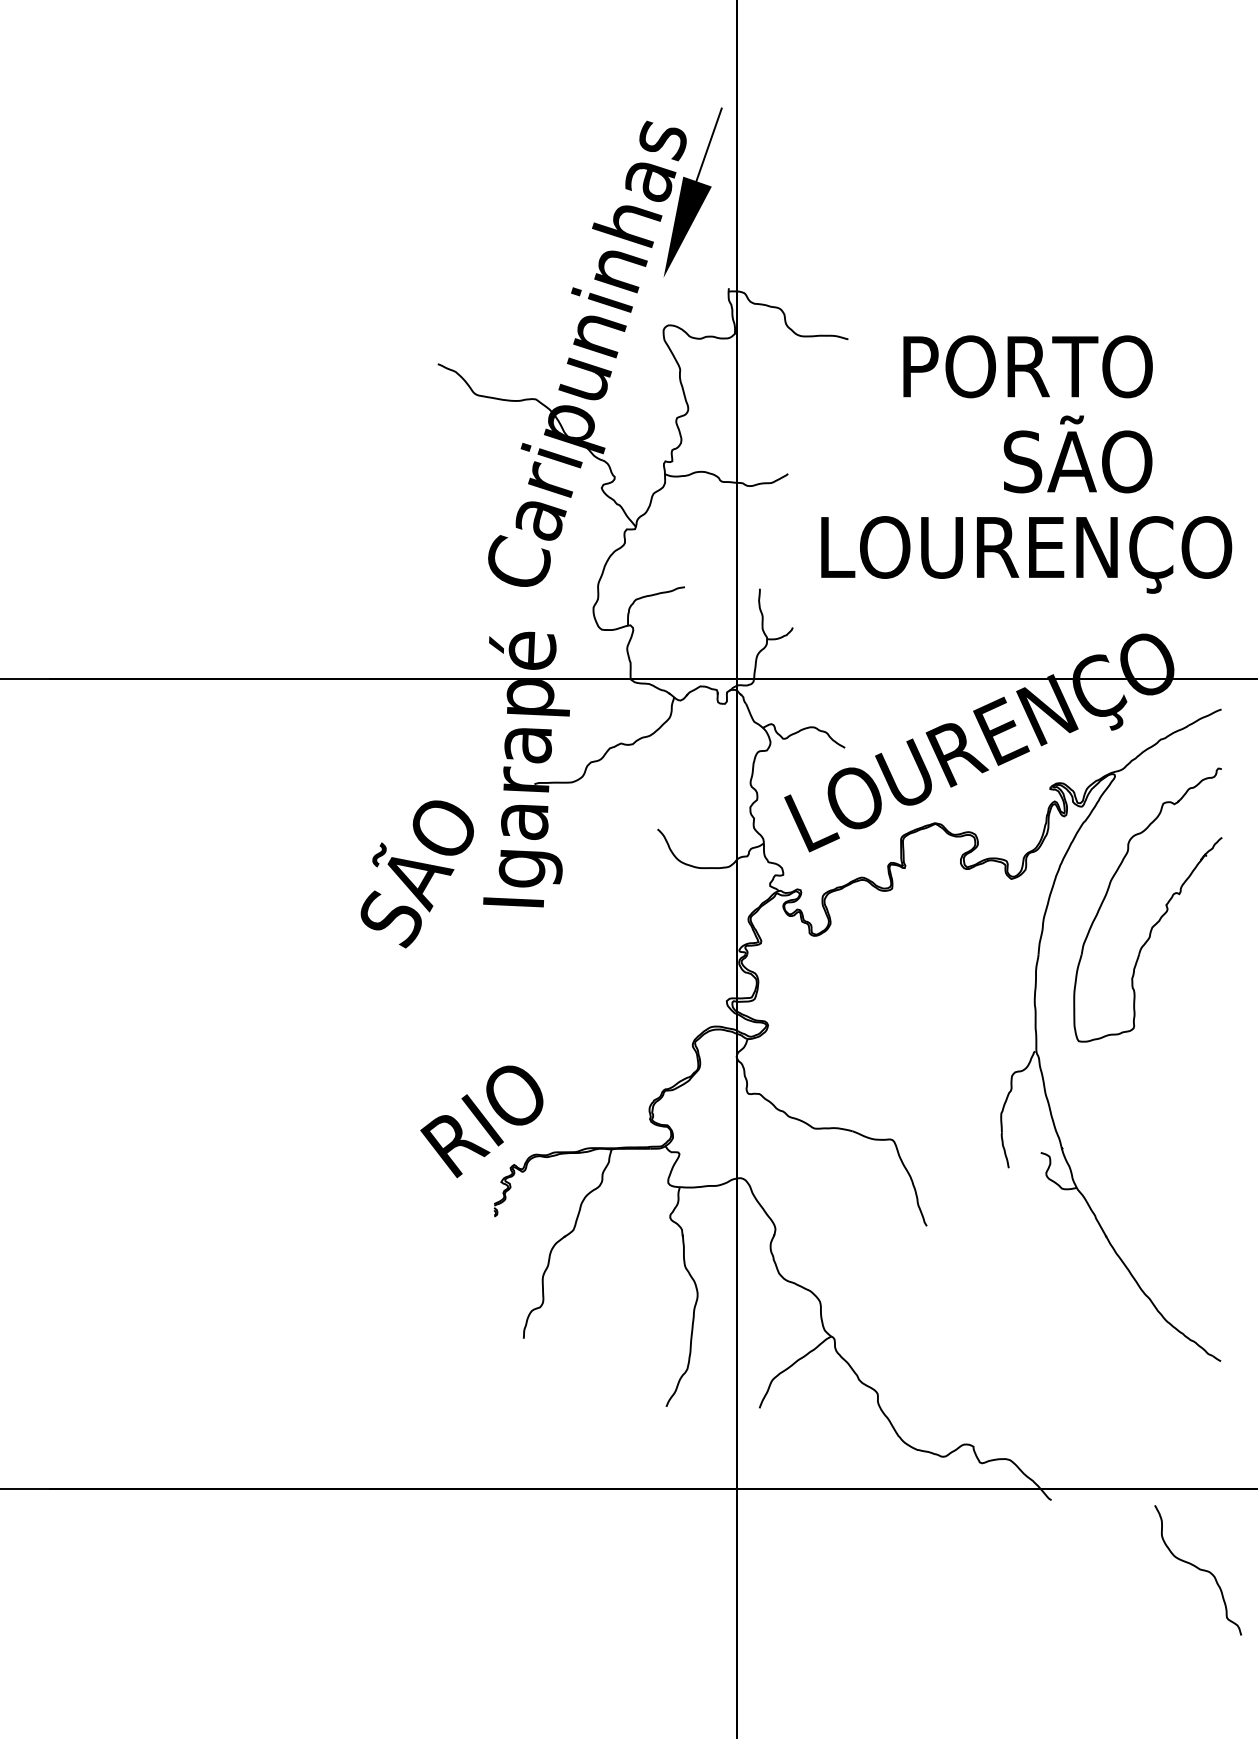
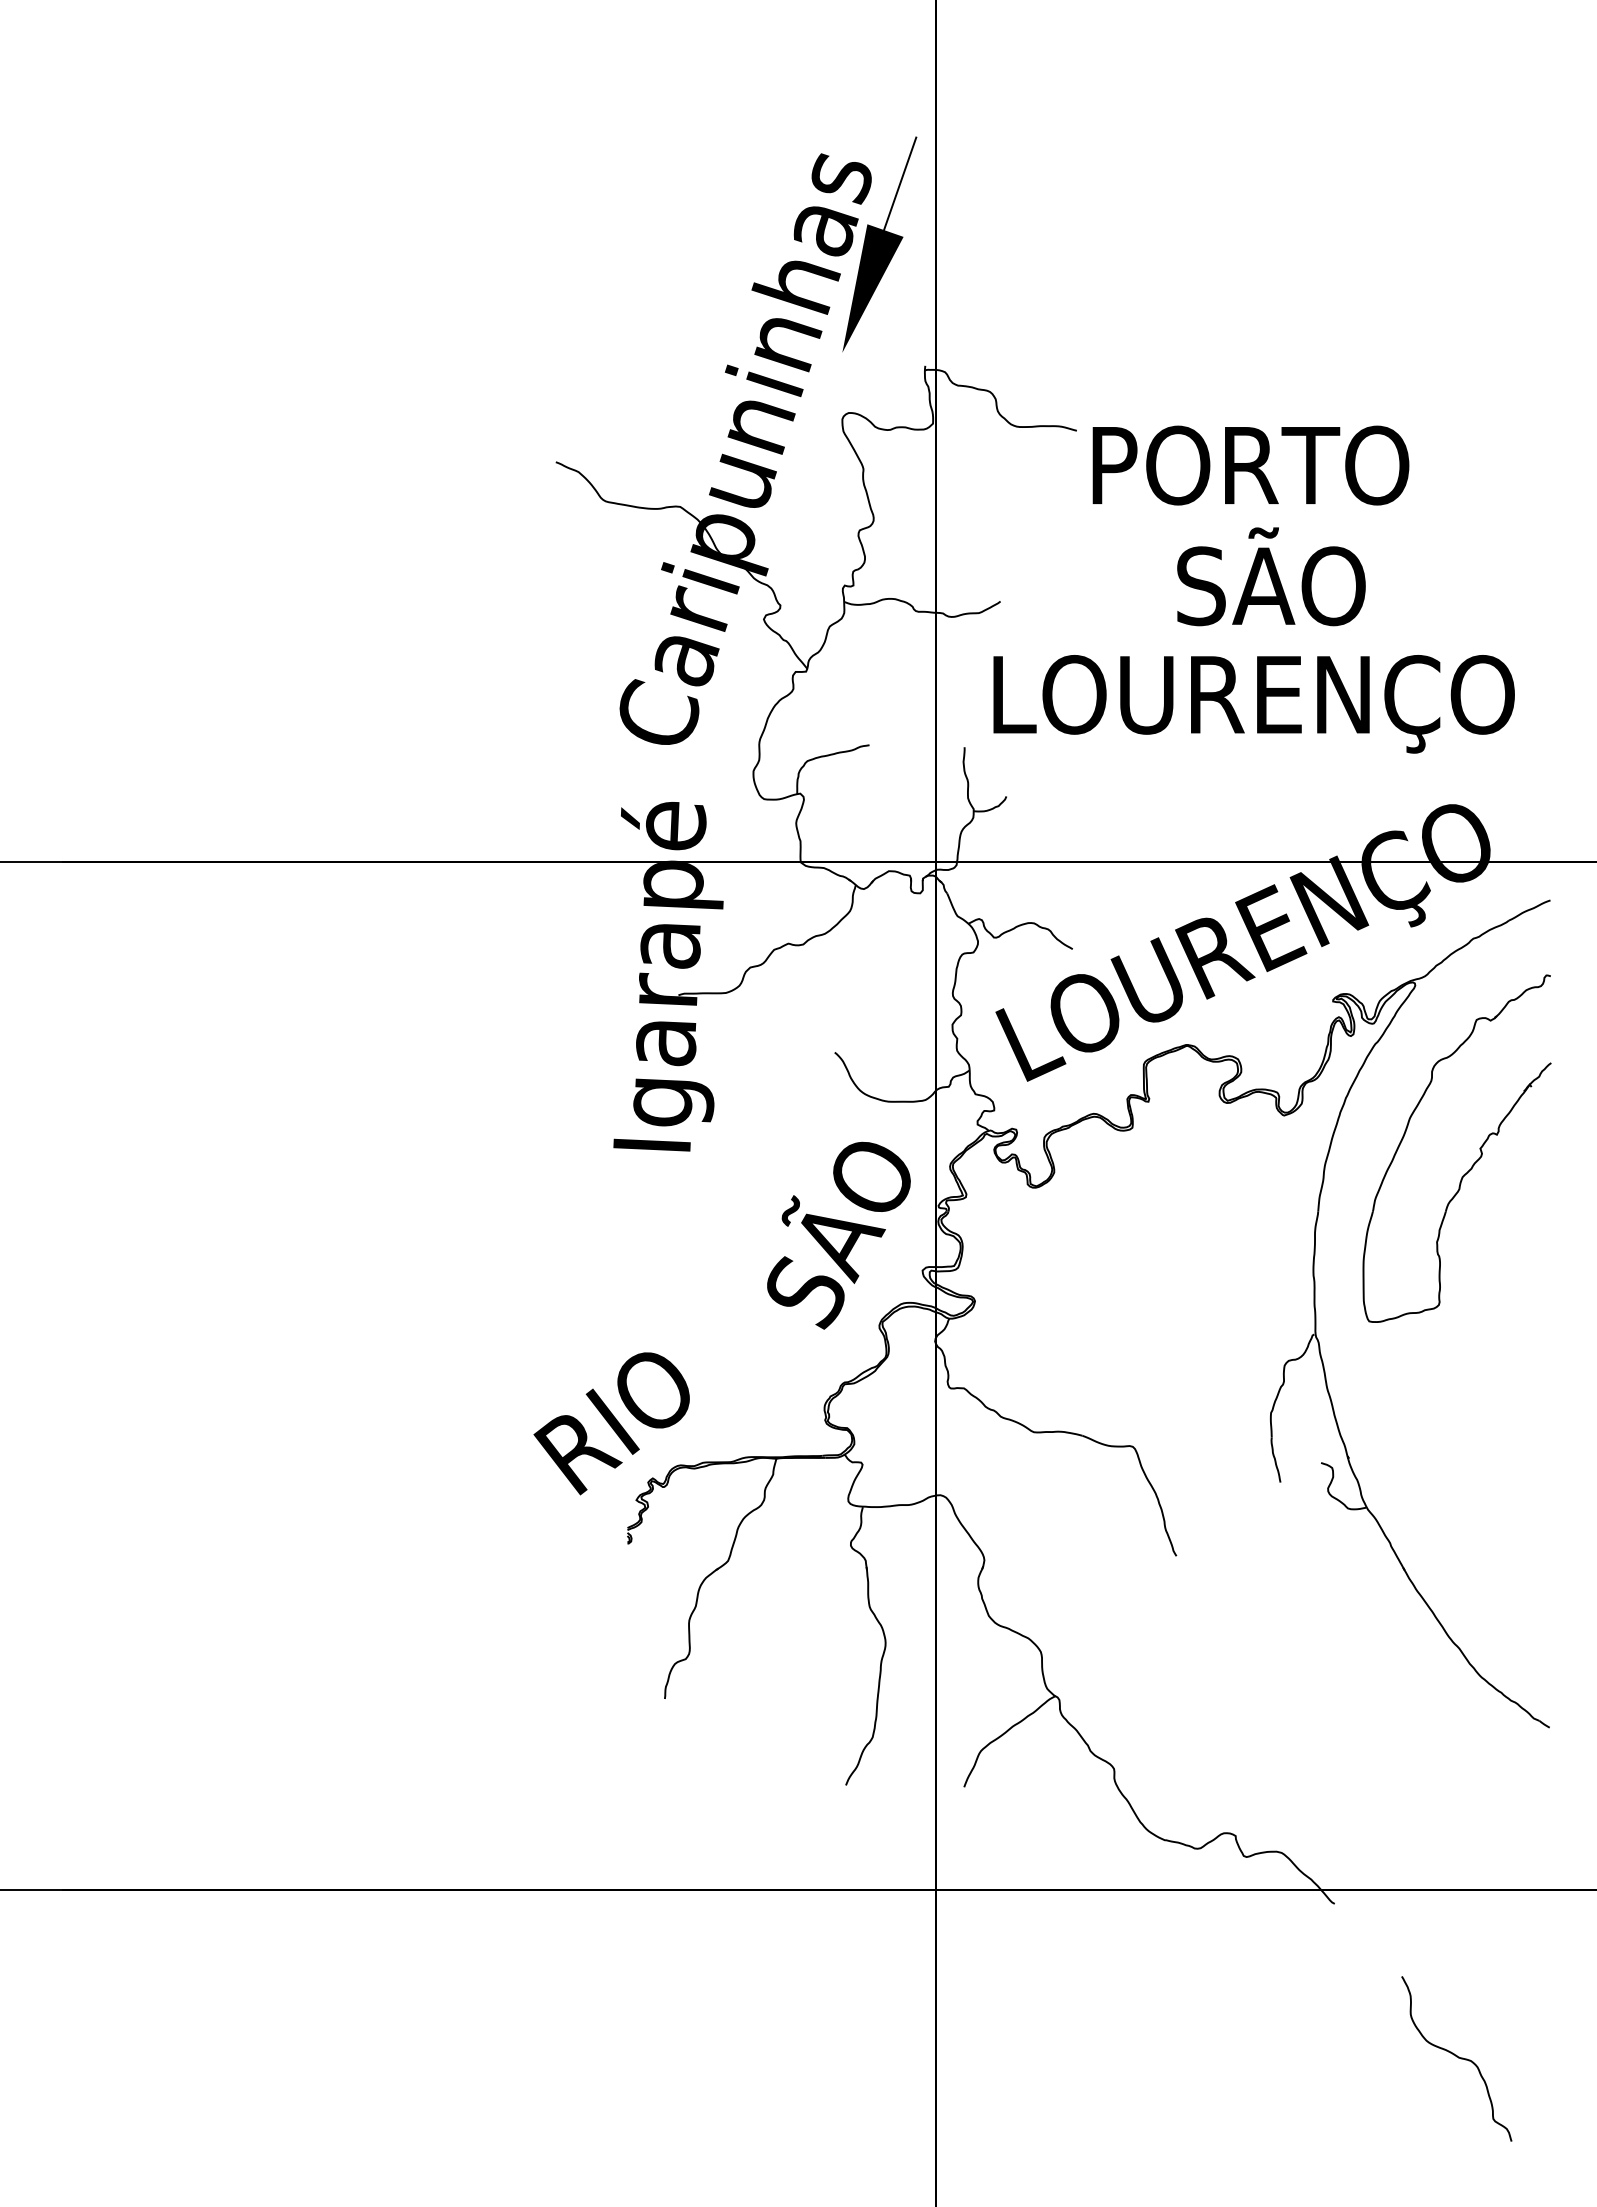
text: (1027, 366) -> (1250, 465), moved
text: (1078, 454) -> (1271, 576), moved
text: (1026, 555) -> (1253, 704), moved
text: (417, 874) -> (838, 1235), moved
curve: (1197, 1569) -> (1456, 2057), moved

